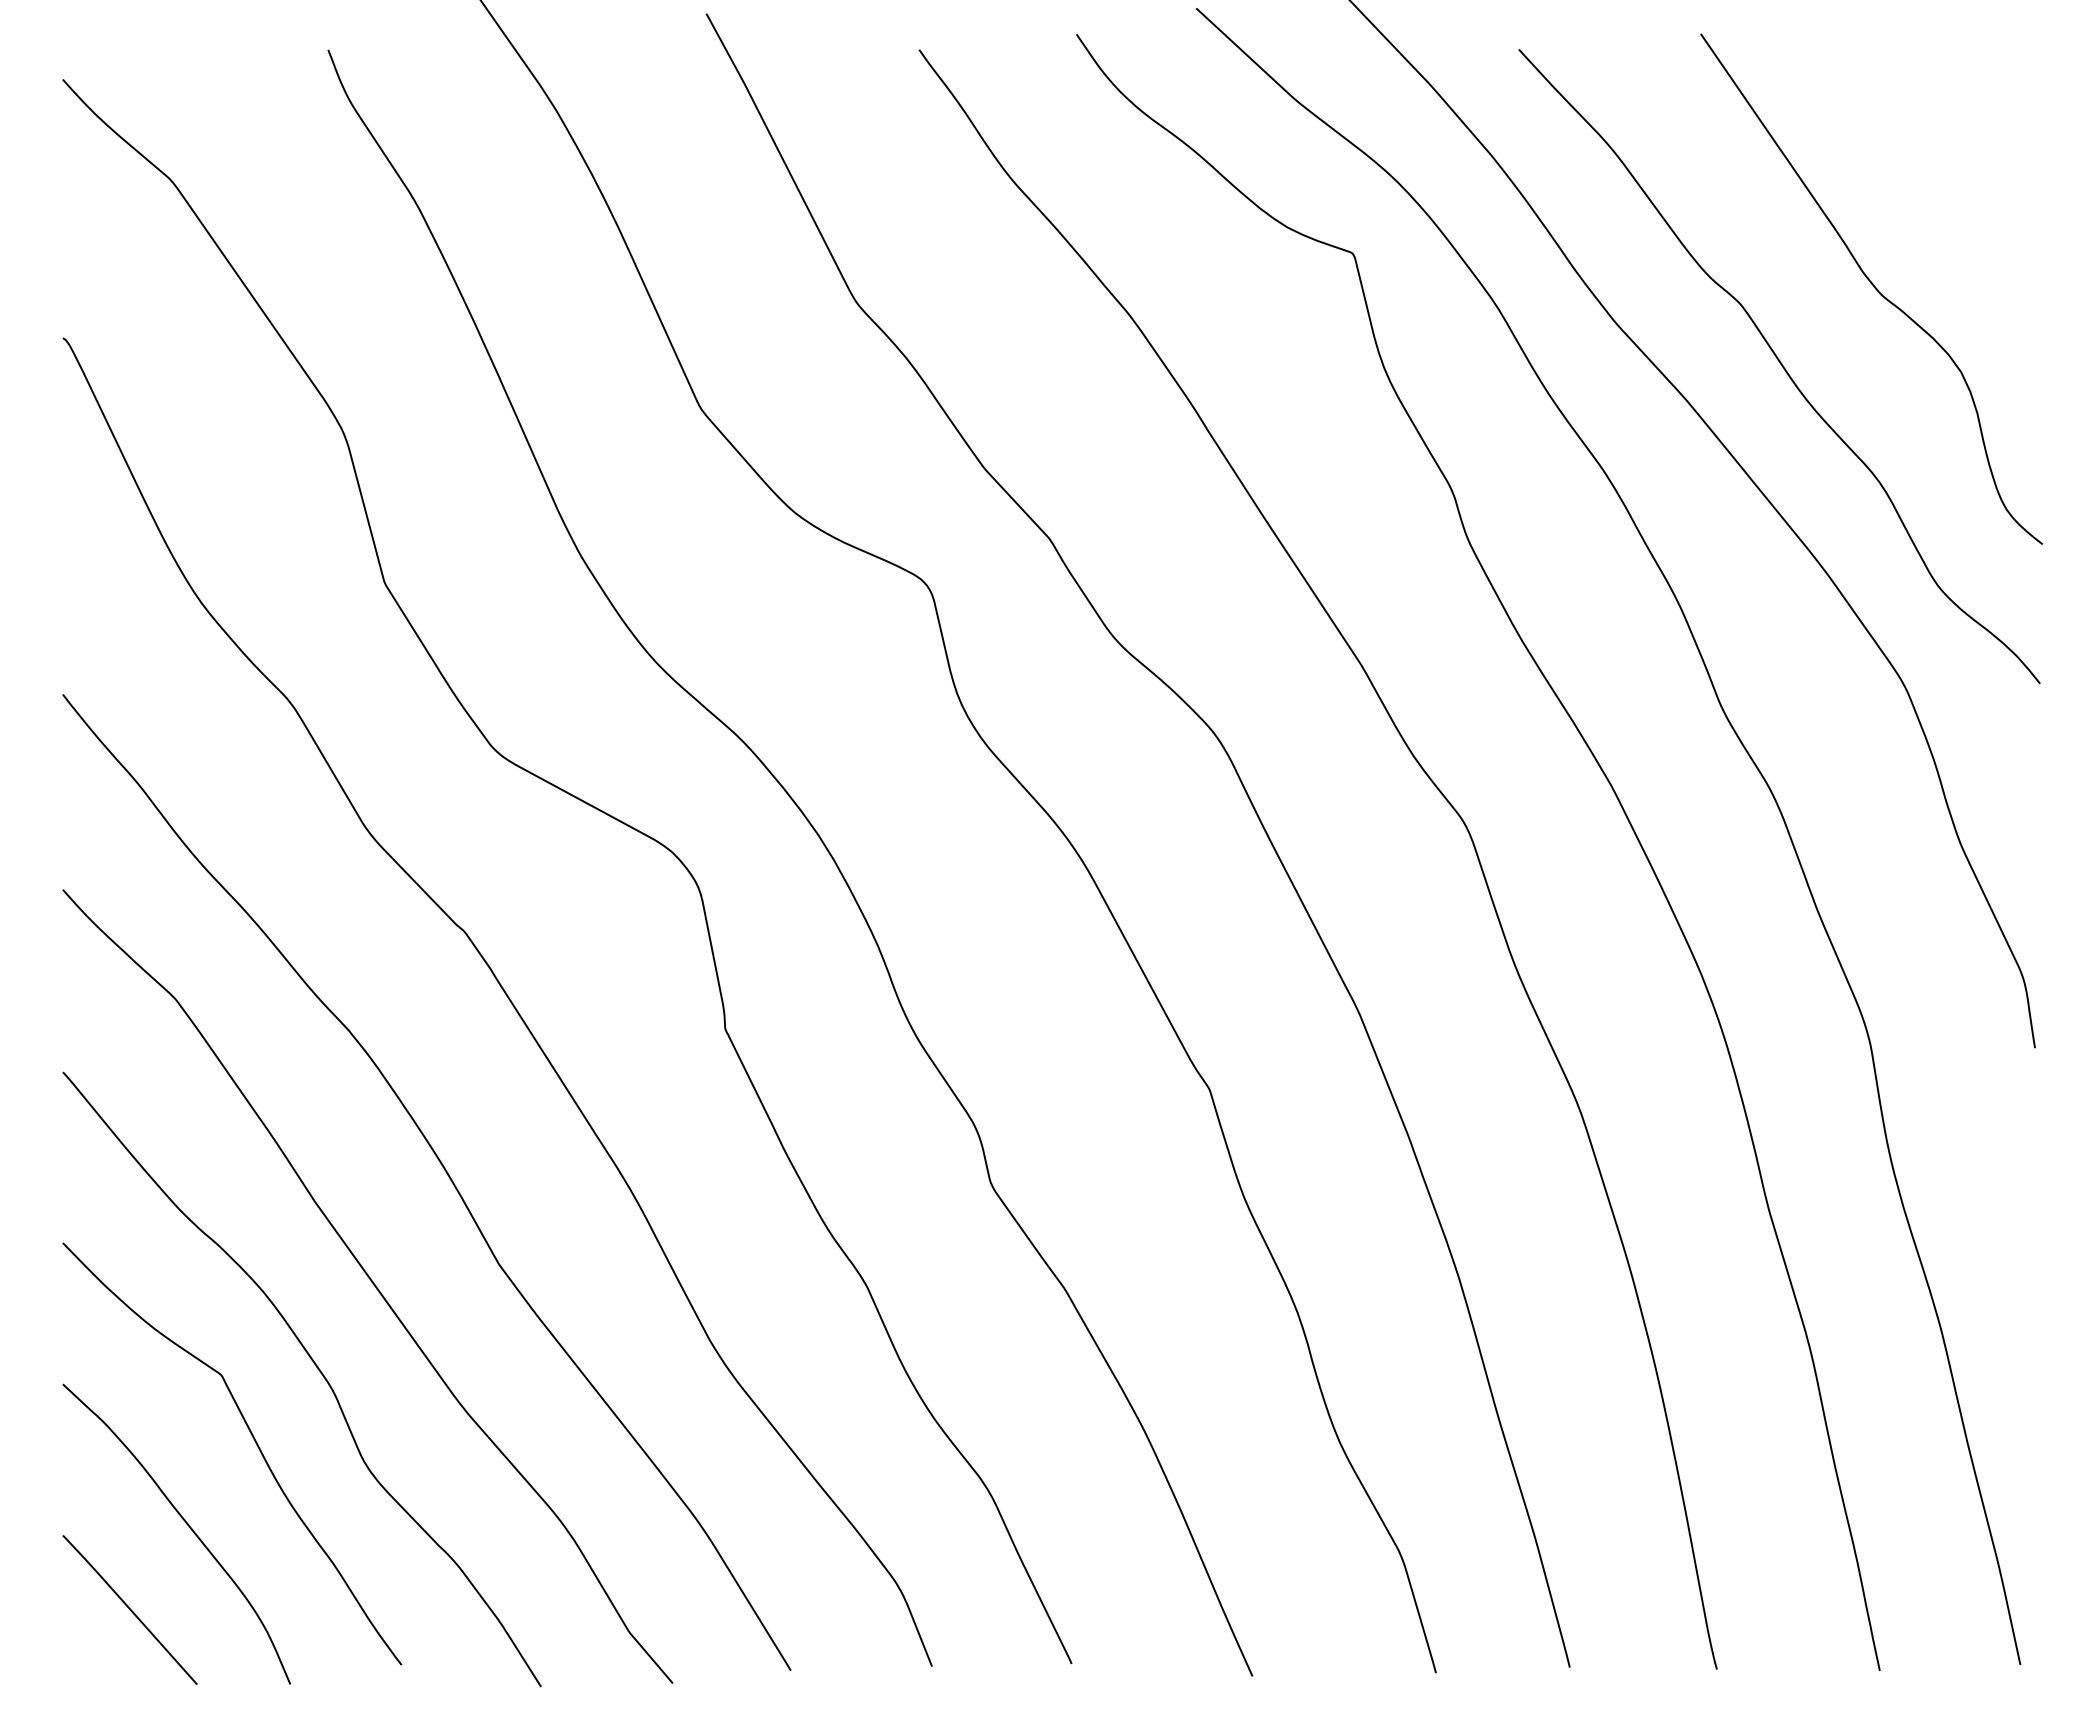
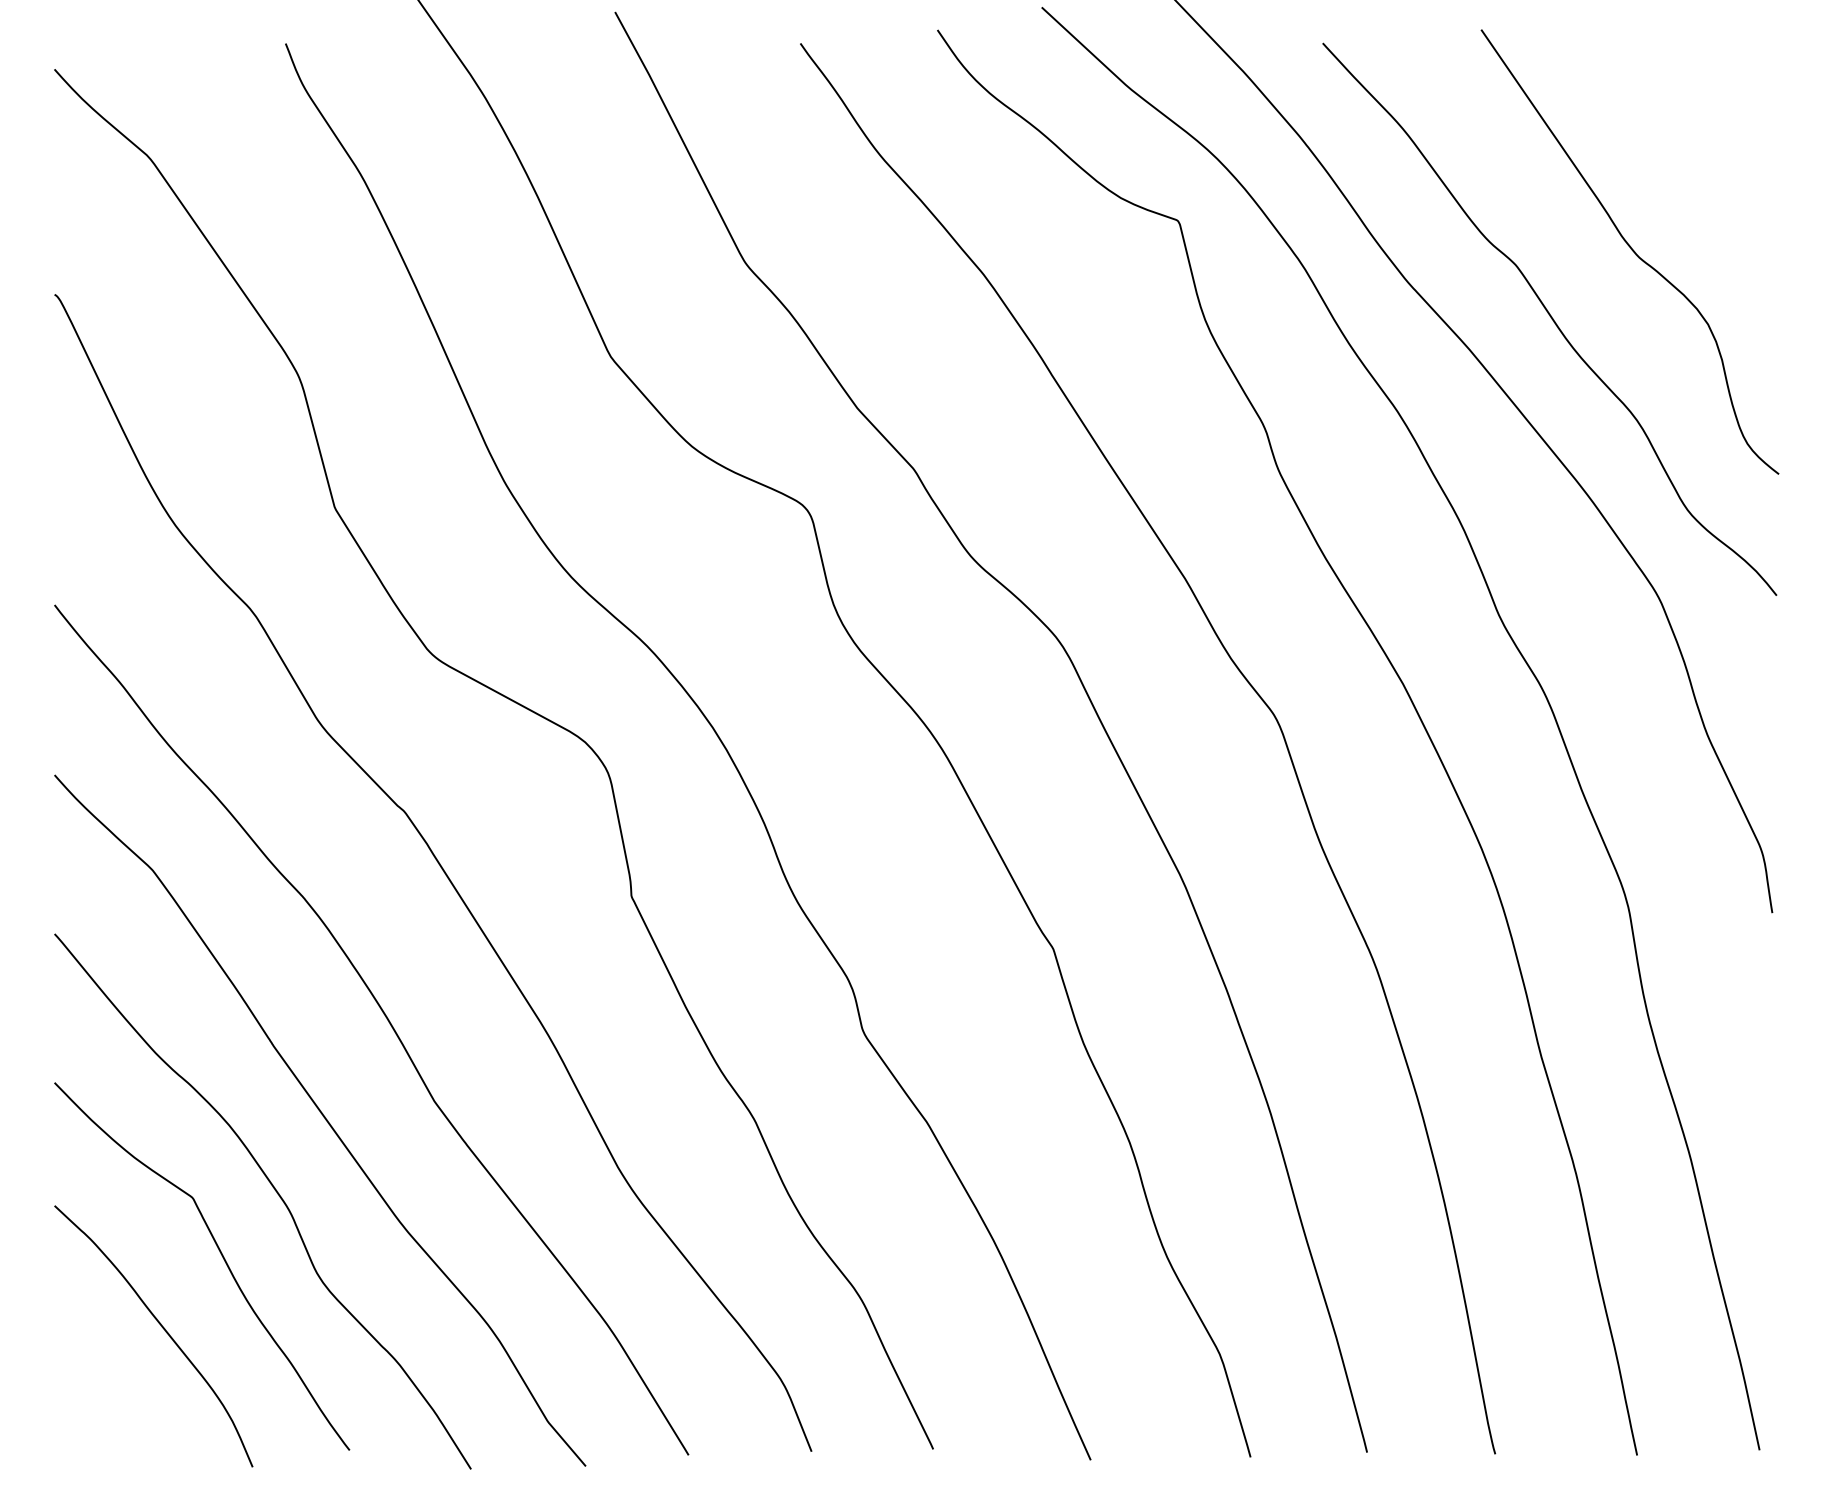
line: (129, 1609) -> (112, 1401), removed

